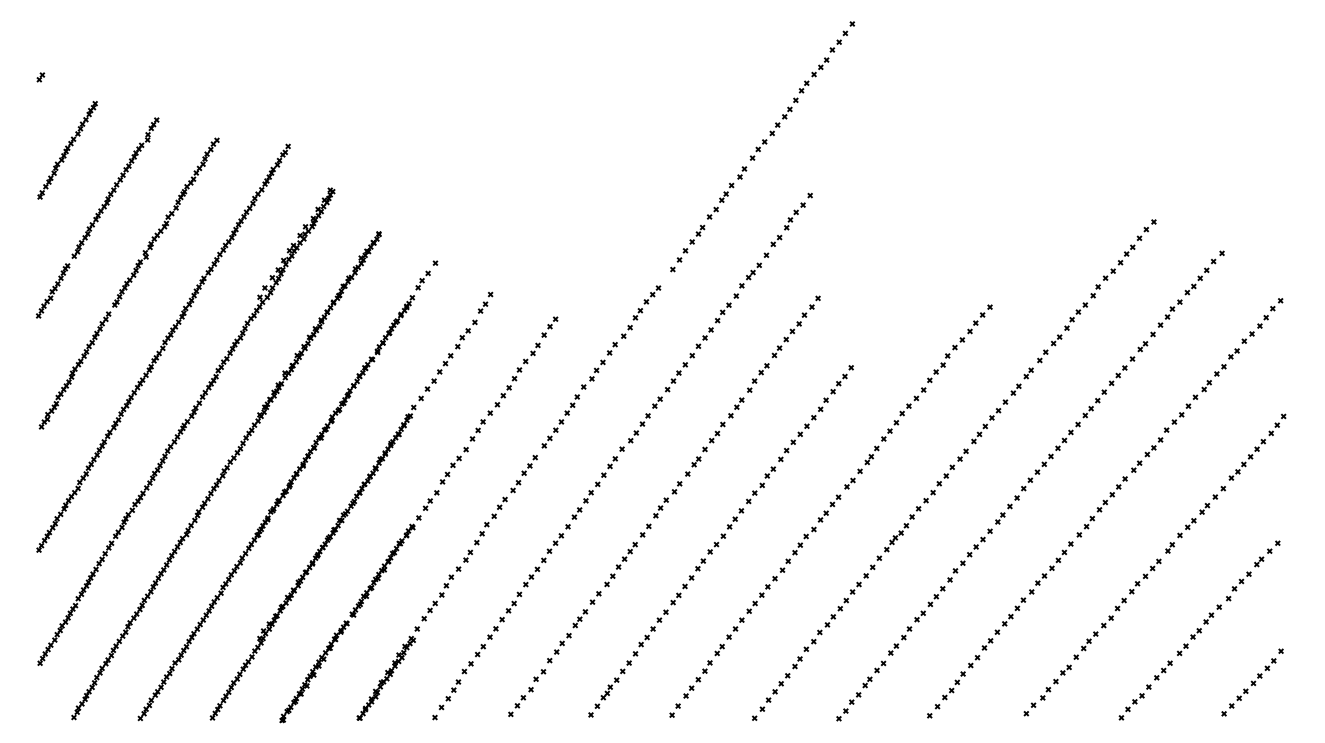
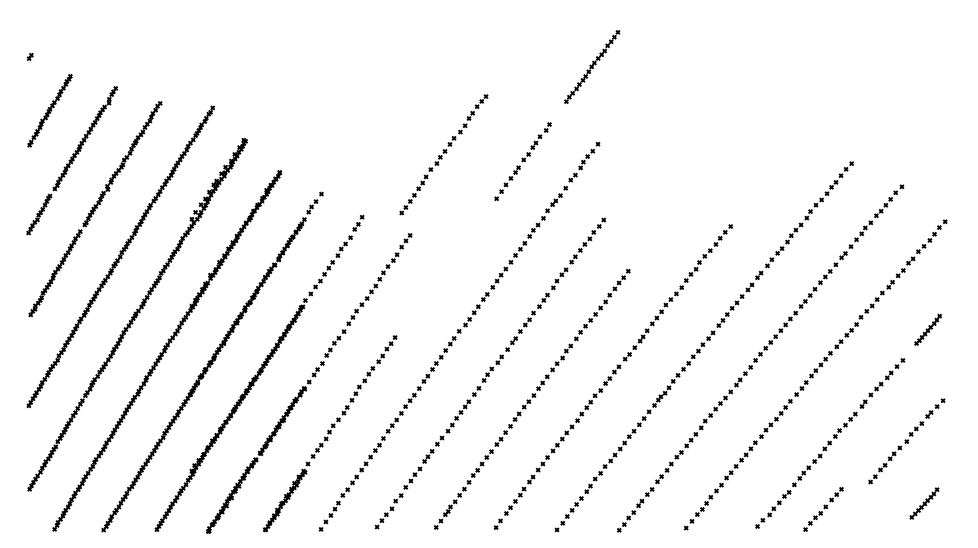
part: (801, 90) -> (591, 66), size x0.7
part: (601, 366) -> (443, 154), moved
part: (1257, 446) -> (928, 329), size x0.6
part: (1252, 682) -> (924, 503), size x0.6
part: (1145, 690) -> (823, 509), moved

